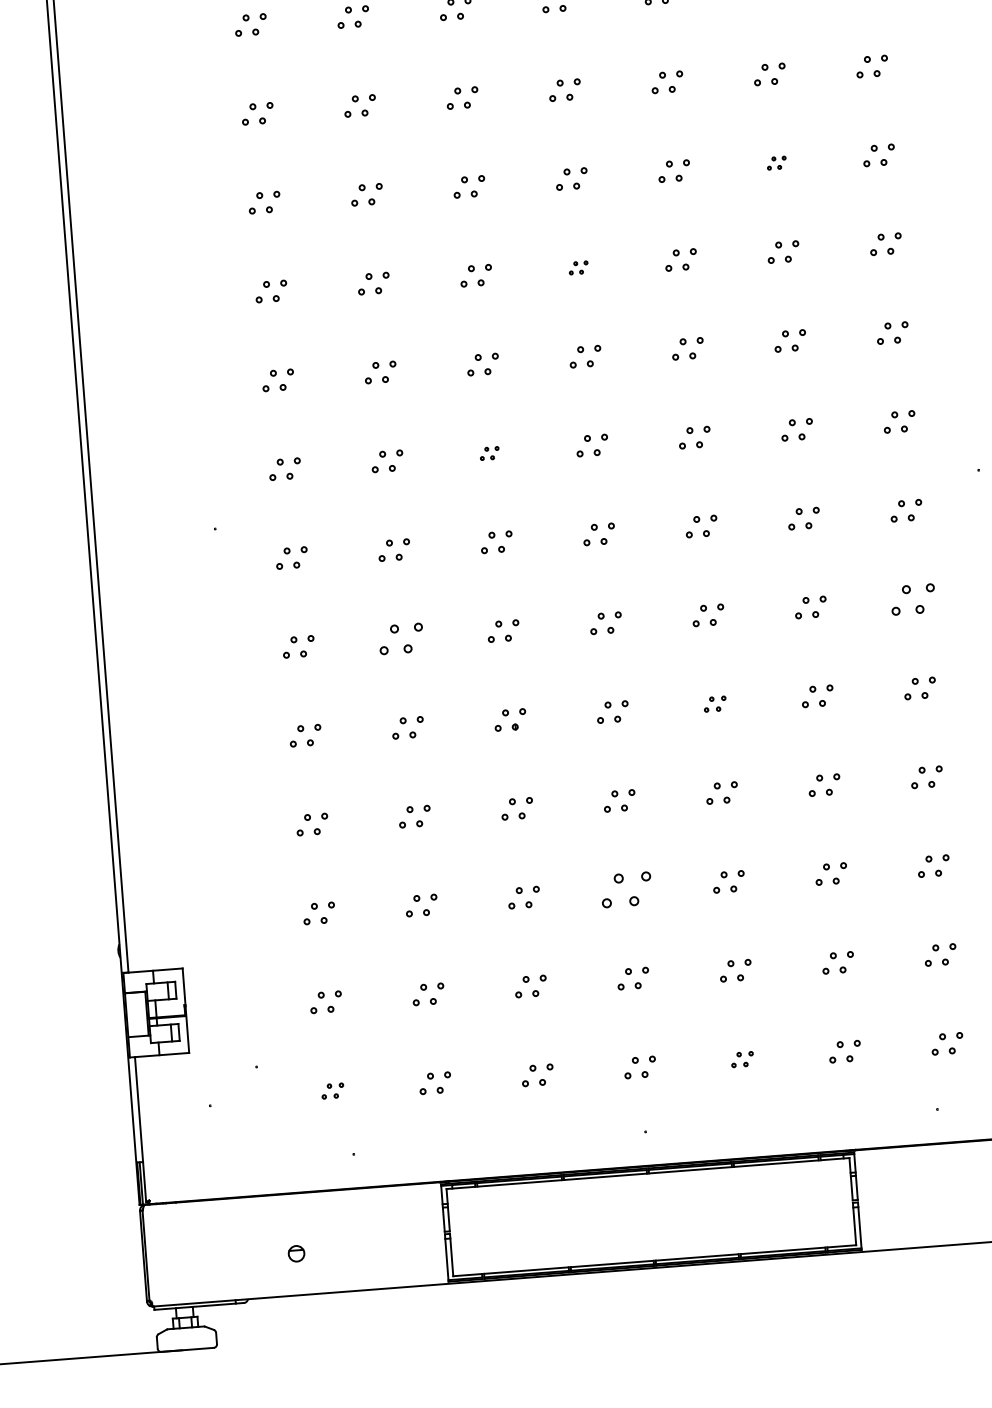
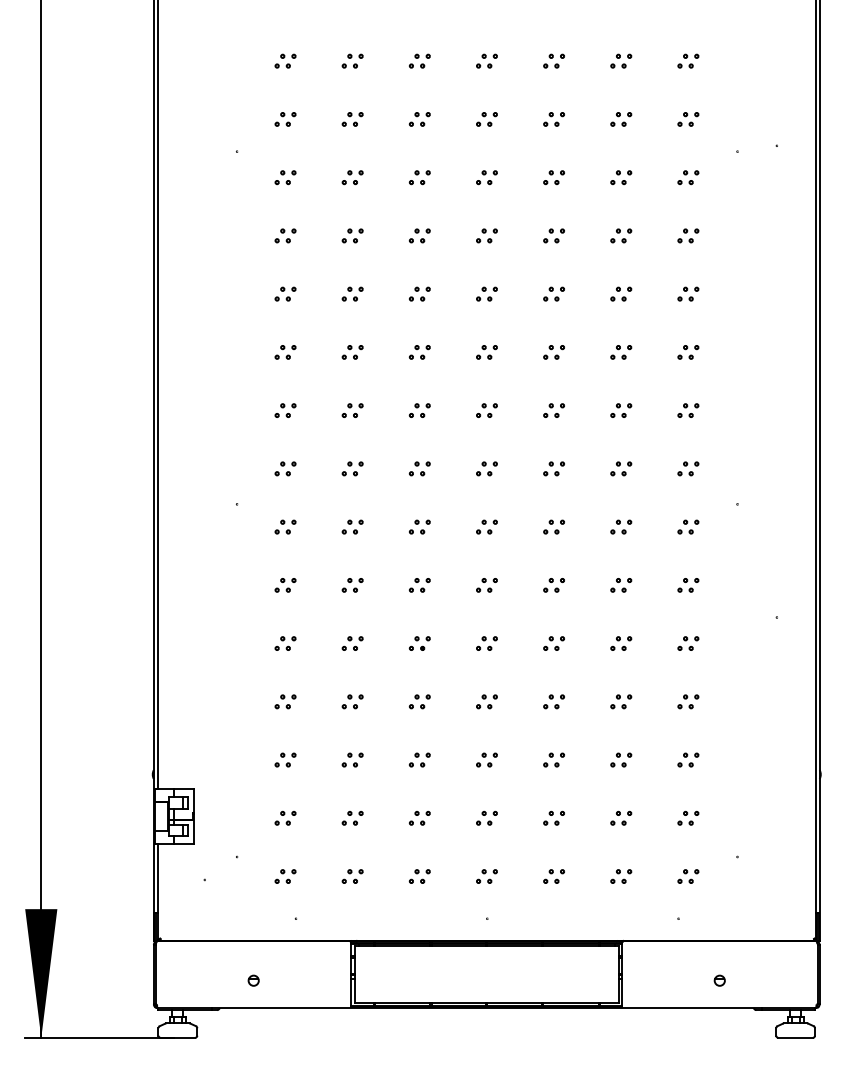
part: (776, 162) -> (621, 293), size x1.67
part: (577, 268) -> (486, 352), size x1.67
part: (489, 452) -> (419, 468), size x1.67
part: (913, 599) -> (688, 585), size x0.71
part: (400, 639) -> (352, 585), size x0.71
part: (714, 704) -> (553, 643), size x1.43
part: (625, 888) -> (486, 759), size x0.62
part: (741, 1059) -> (553, 876), size x1.43
part: (332, 1091) -> (285, 876), size x1.43

